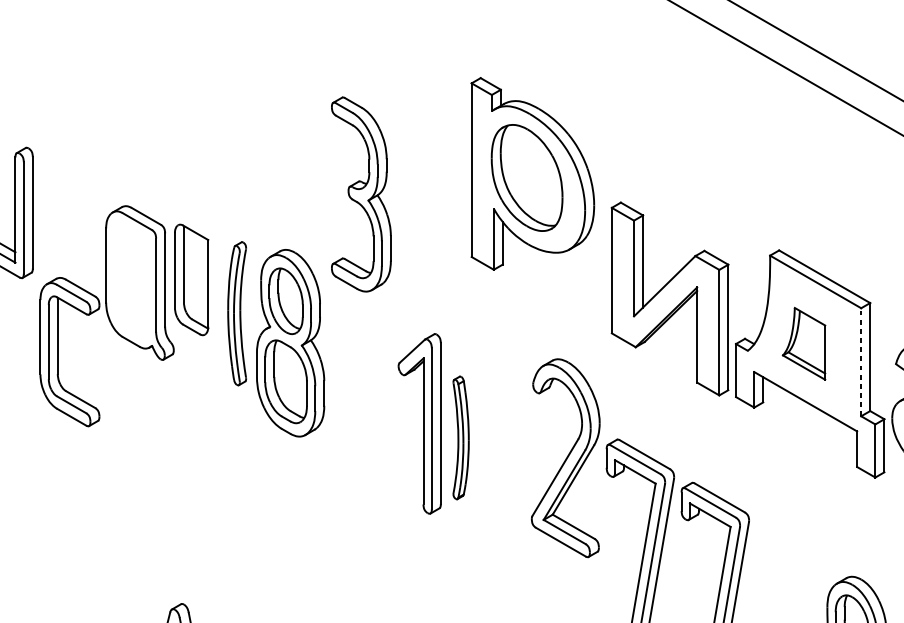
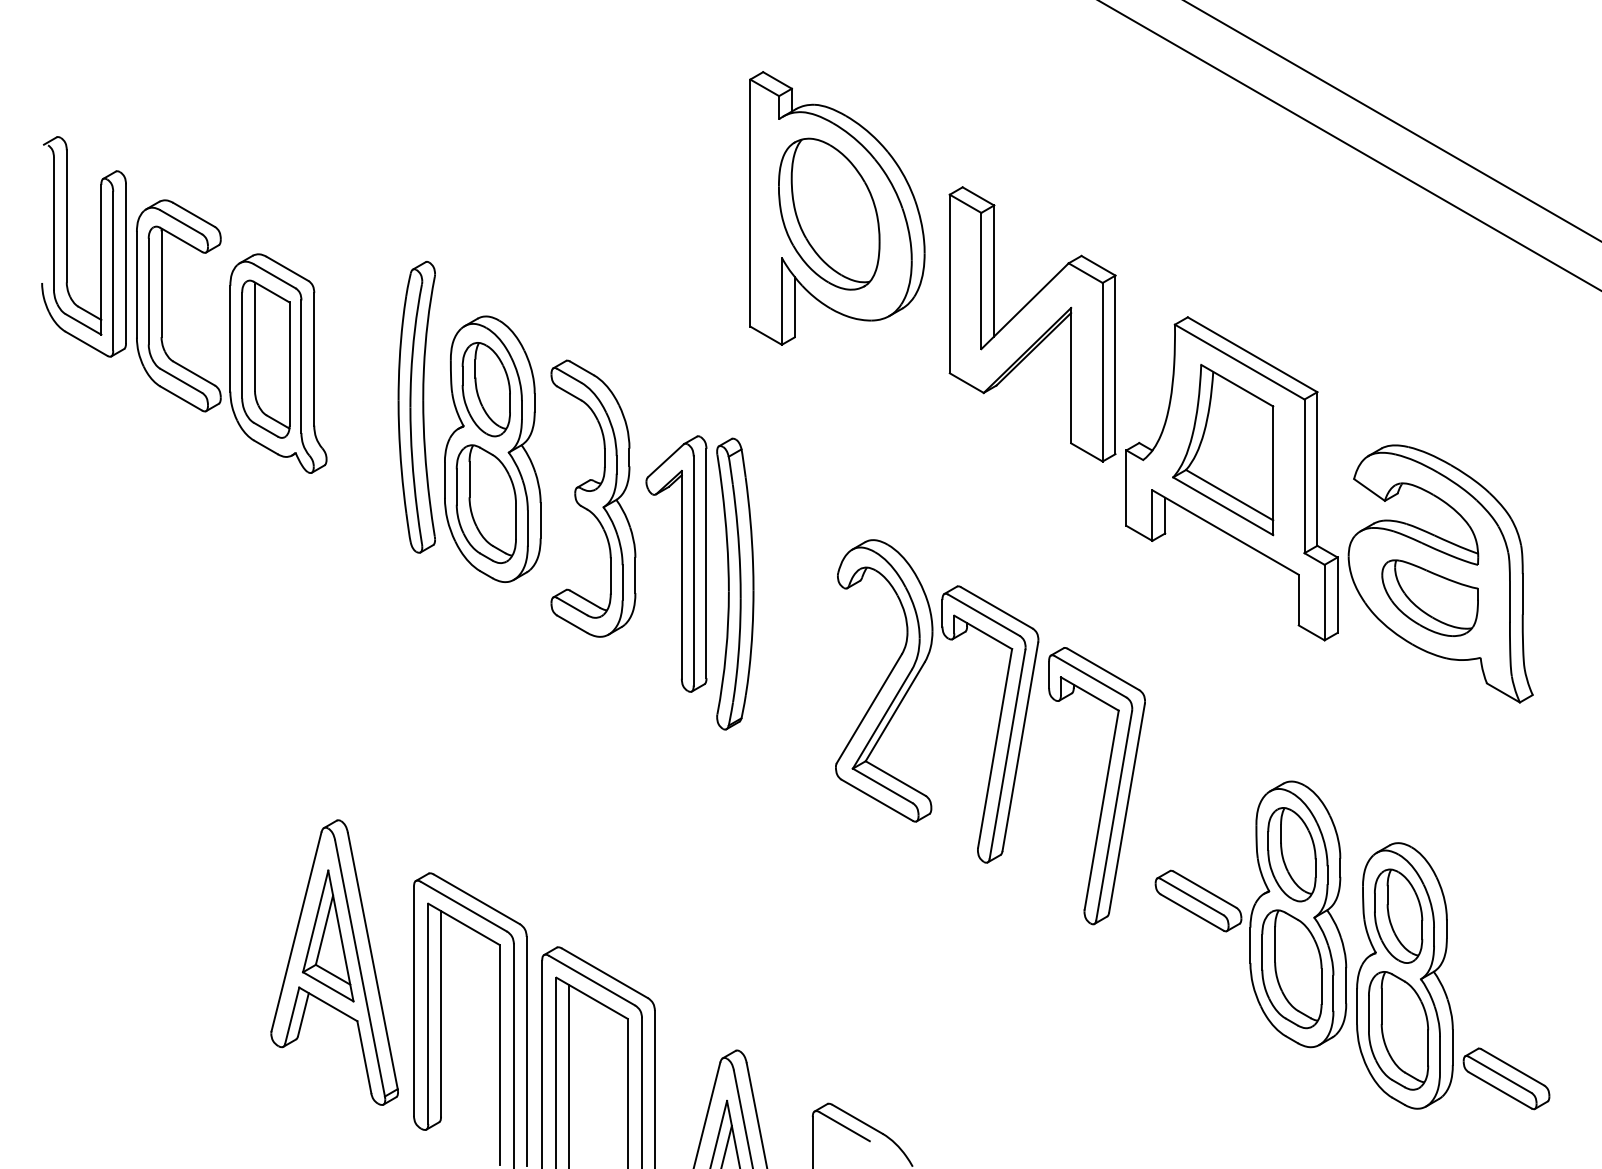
part: (361, 194) -> (593, 498), moved
part: (191, 279) -> (265, 358), moved
part: (669, 299) -> (1032, 324), moved
part: (237, 313) -> (416, 407), size x1.43
part: (804, 344) -> (1223, 450), size x1.67
part: (58, 351) -> (162, 305), moved
line: (861, 362) -> (1304, 476), dashed -> solid
part: (461, 437) -> (735, 583), size x1.67
part: (565, 457) -> (884, 680), moved

